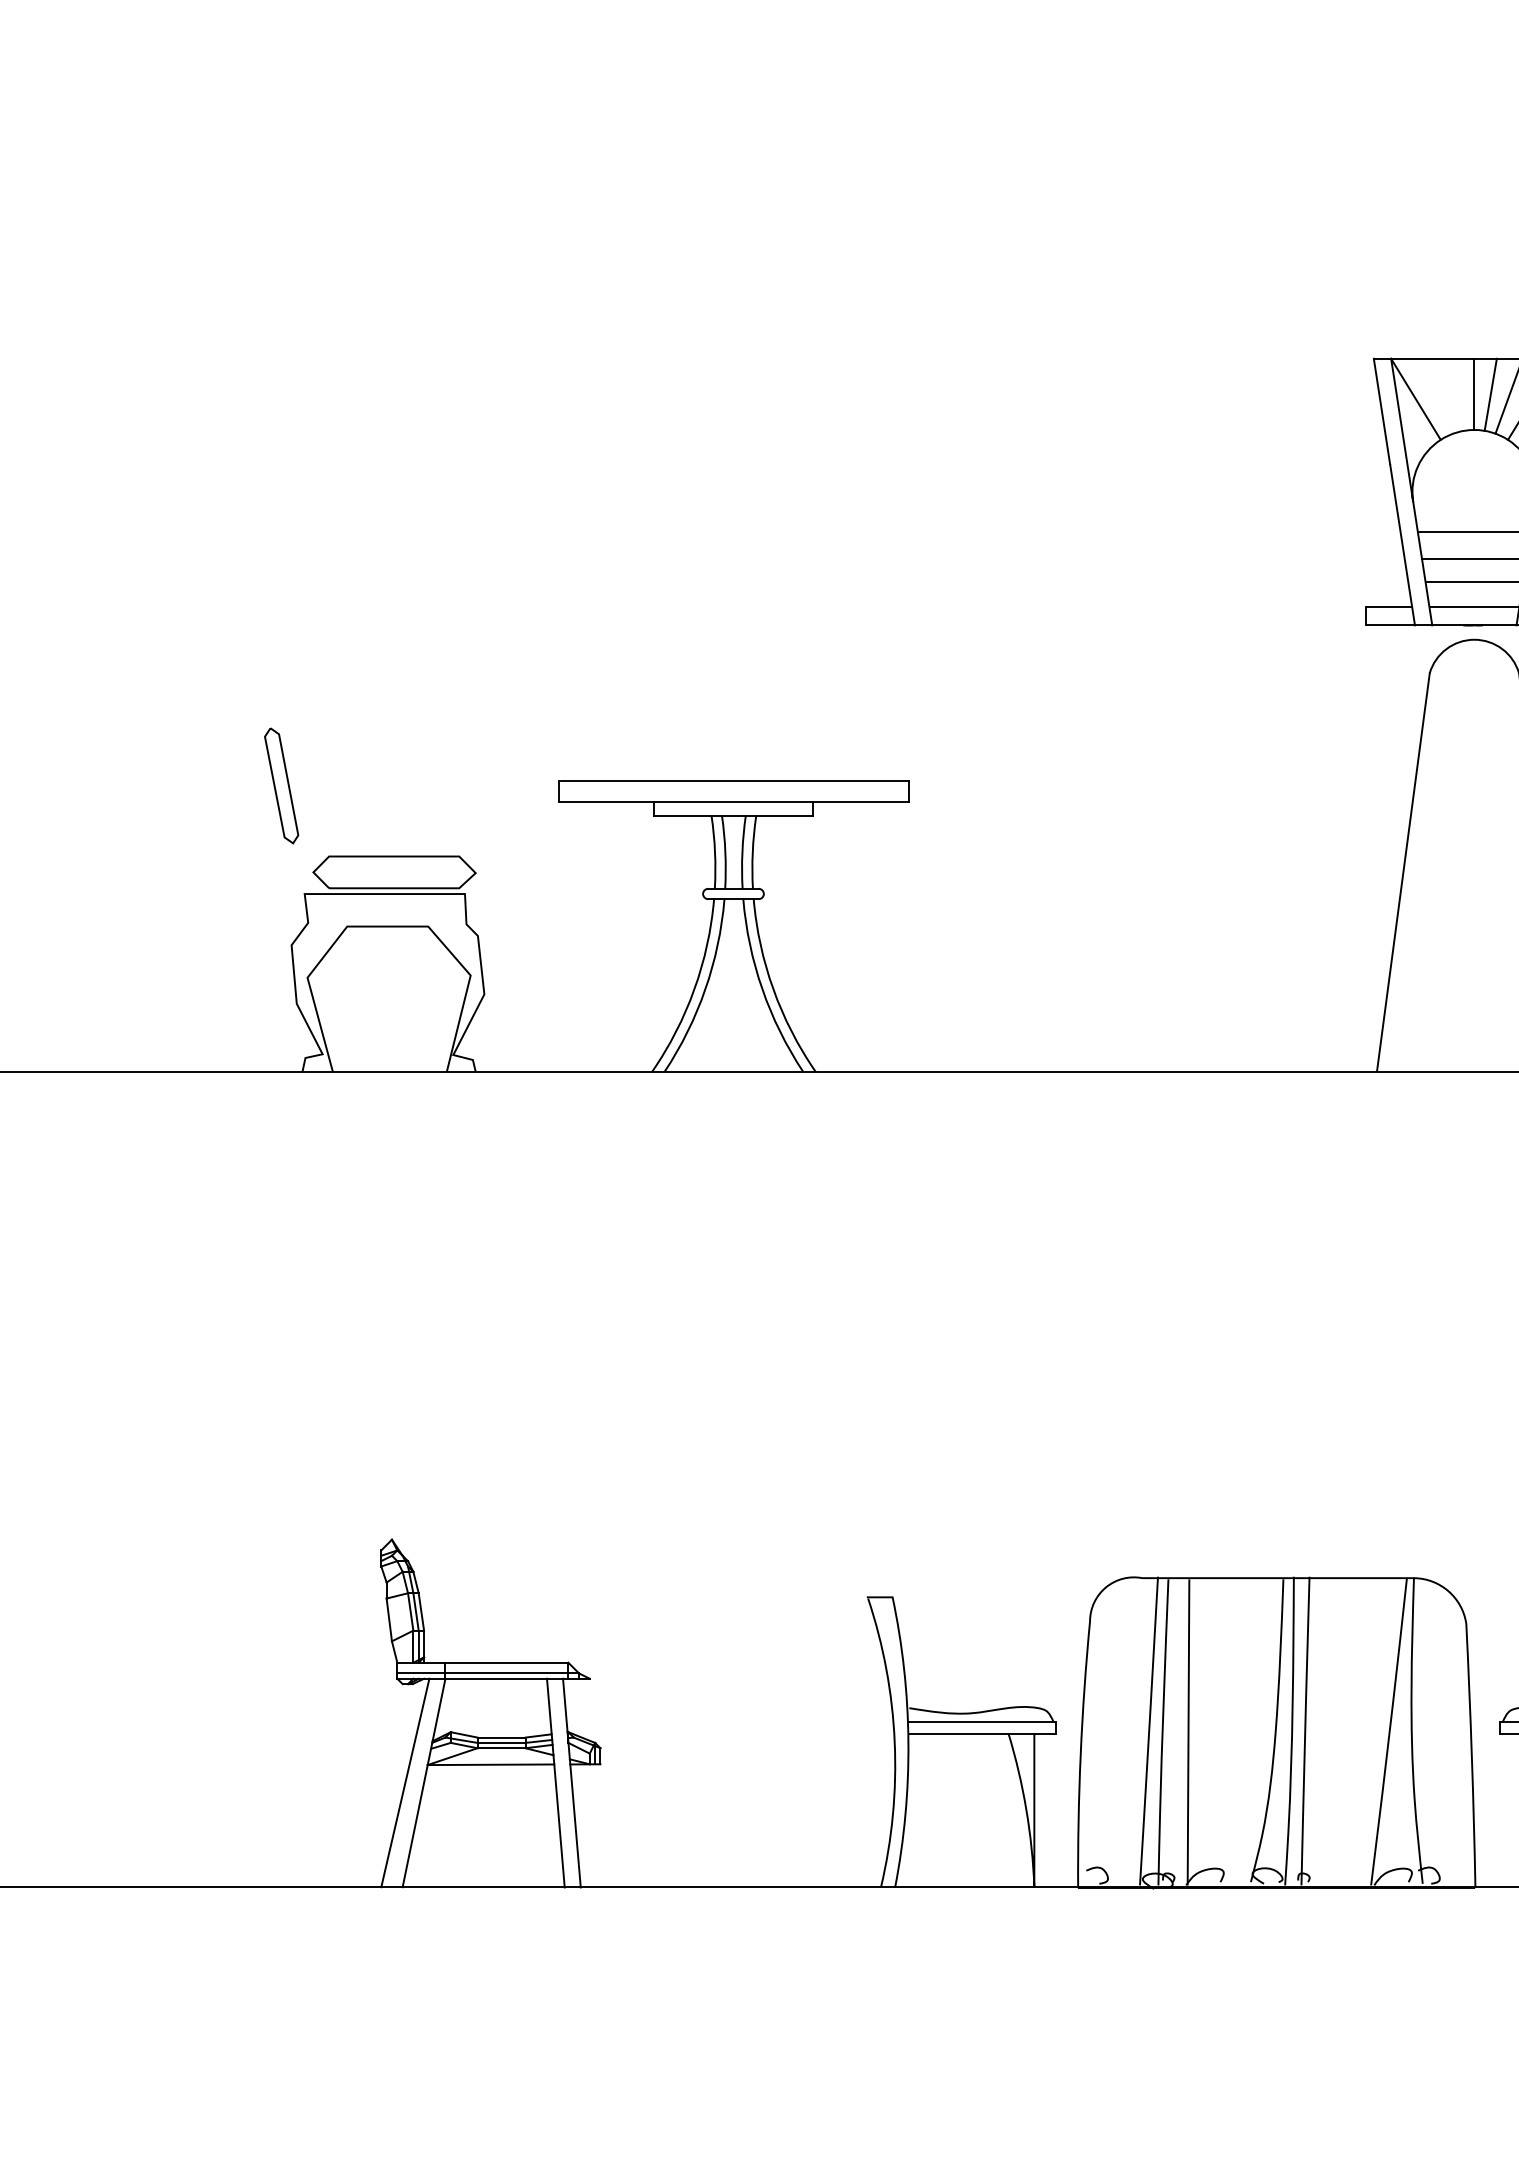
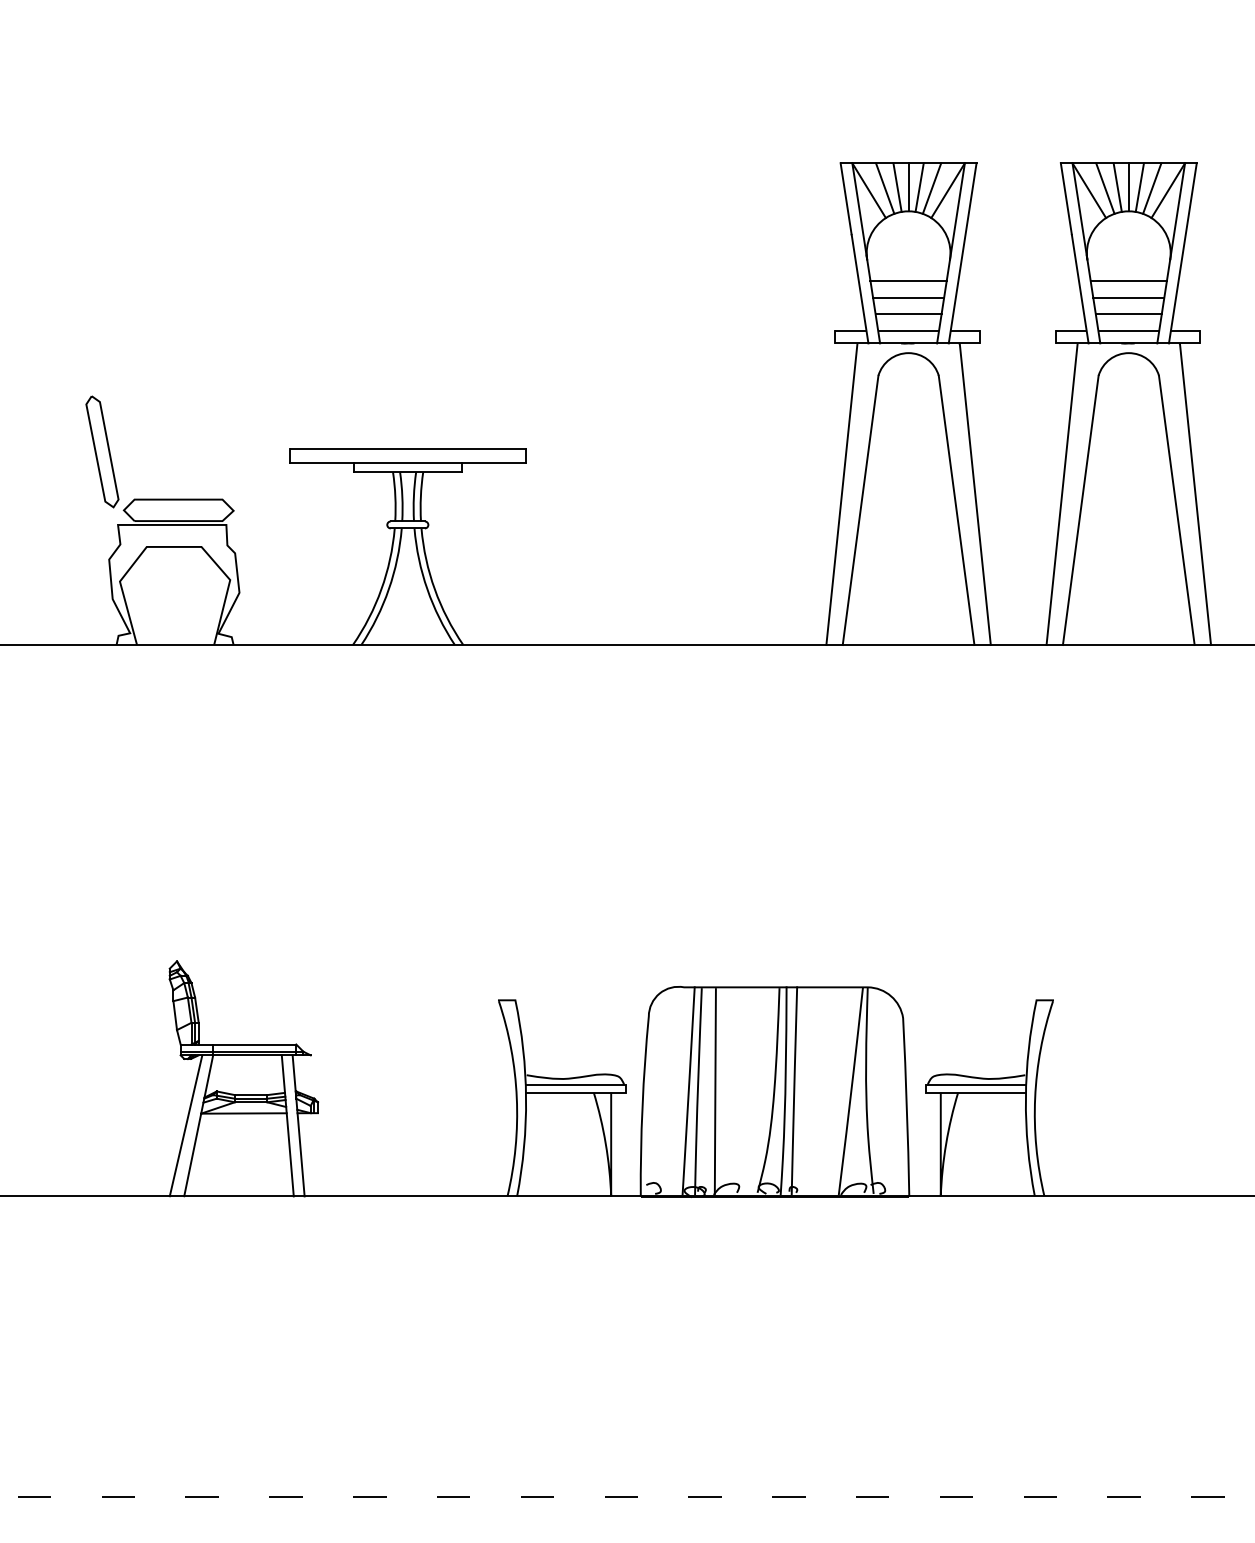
line: (1457, 394) -> (897, 187), added
line: (1440, 396) -> (885, 188), added
part: (281, 785) -> (102, 451), size x1.43
line: (1375, 848) -> (841, 494), added

